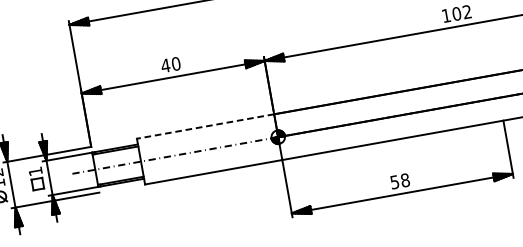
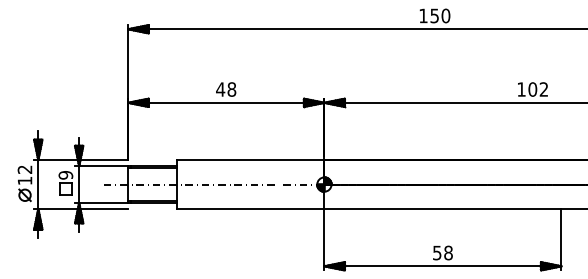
text: (175, 63) -> (231, 89), 40 -> 48
line: (205, 126) -> (250, 160), dashed -> solid
text: (35, 171) -> (65, 175), 1 -> 9

